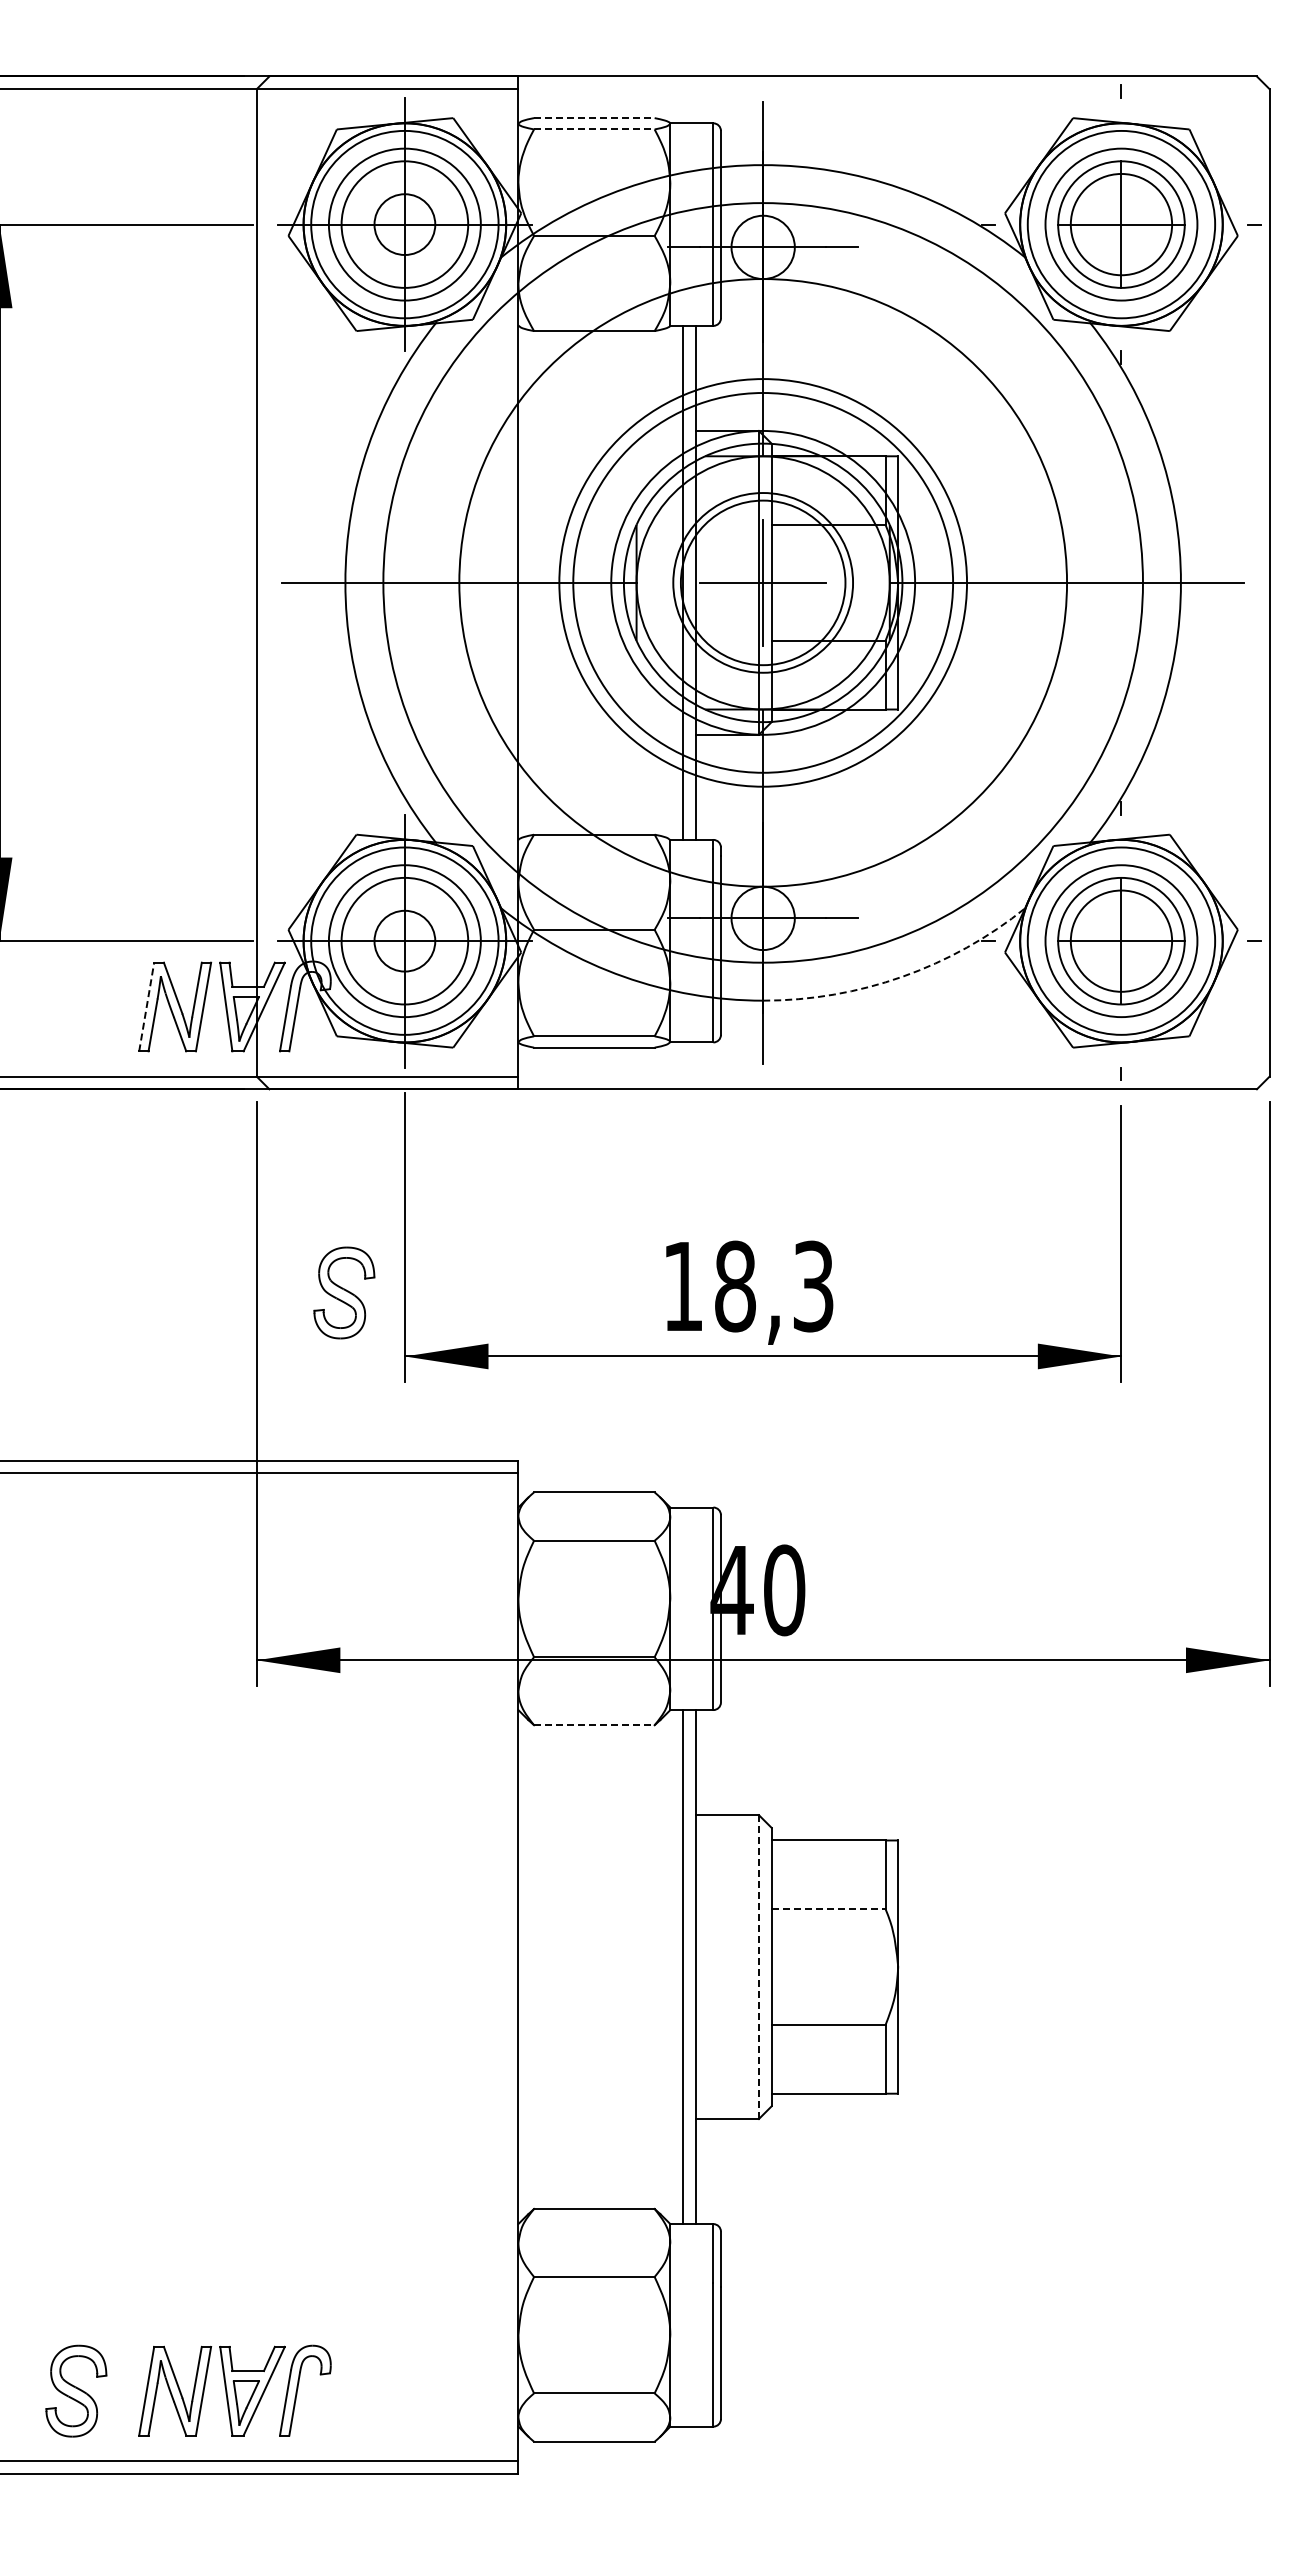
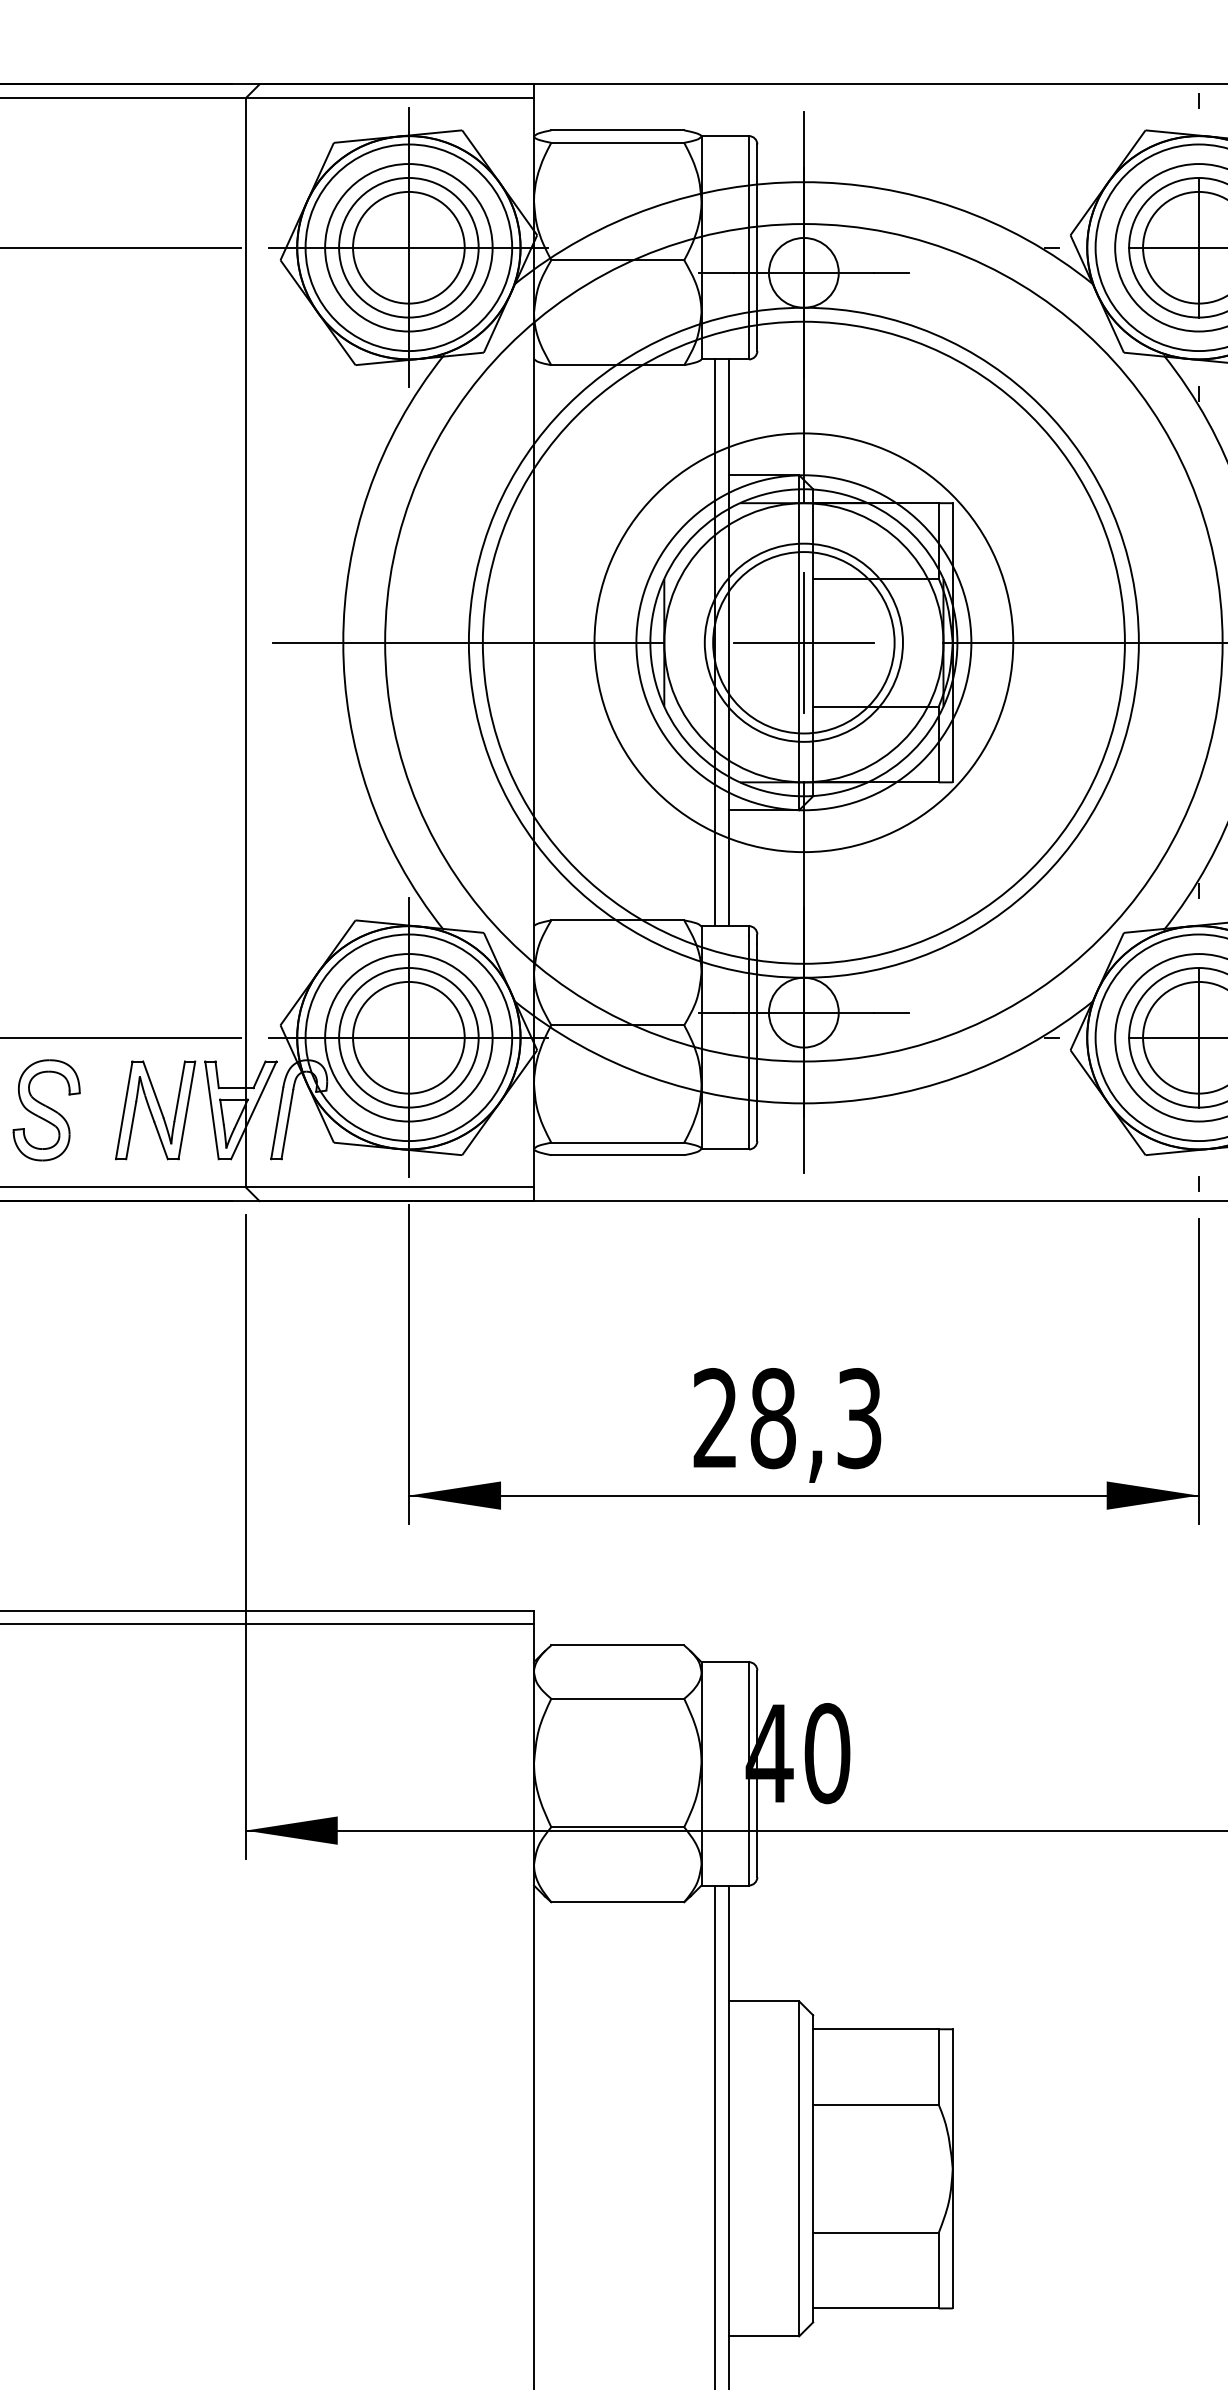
line: (594, 118) -> (617, 130), dashed -> solid
line: (594, 129) -> (617, 142), dashed -> solid
circle: (404, 224) -> (408, 247), size x1.67
circle: (763, 582) -> (804, 642), size x1.43
circle: (404, 940) -> (408, 1037), size x1.67
arc: (902, 976) -> (957, 1076), dashed -> solid
line: (146, 1007) -> (123, 1110), dashed -> solid
text: (682, 1285) -> (714, 1417), 18,3 -> 28,3
part: (344, 1292) -> (46, 1109), moved
line: (594, 1725) -> (617, 1902), dashed -> solid
line: (828, 1909) -> (875, 2105), dashed -> solid
line: (758, 1967) -> (798, 2169), dashed -> solid

